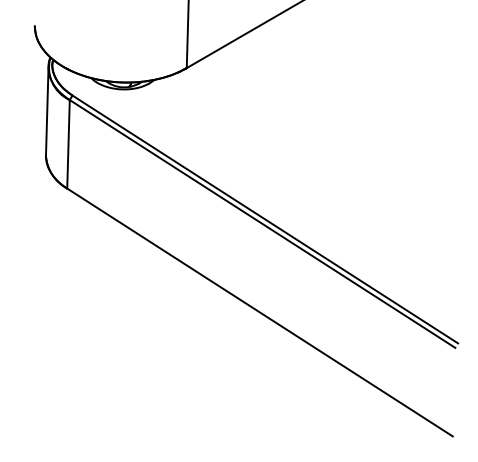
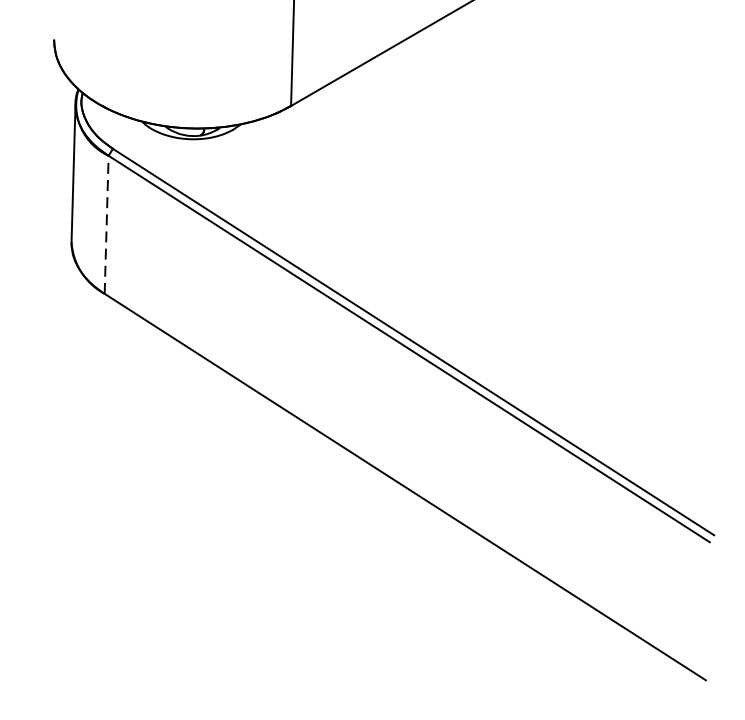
line: (68, 143) -> (106, 223), solid -> dashed

